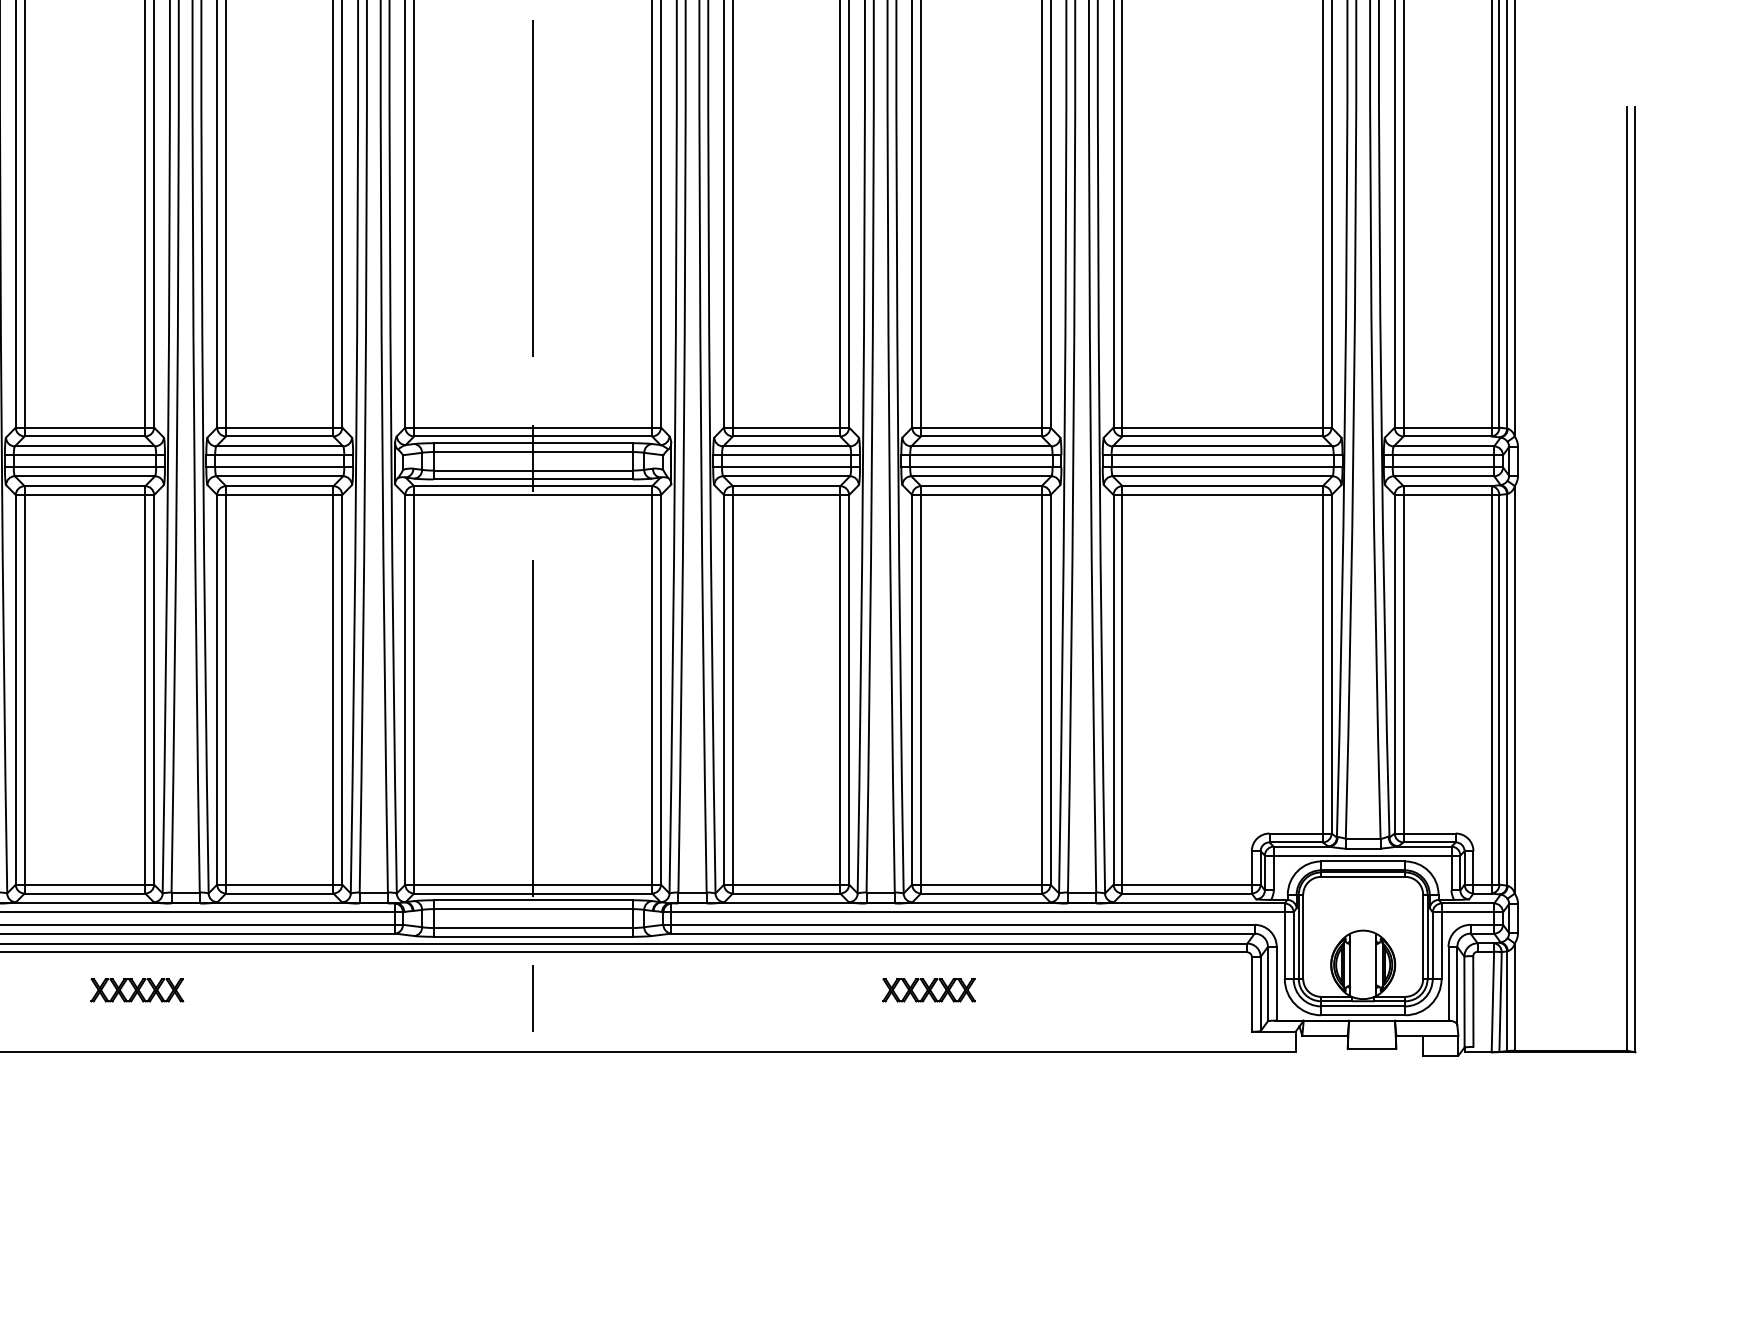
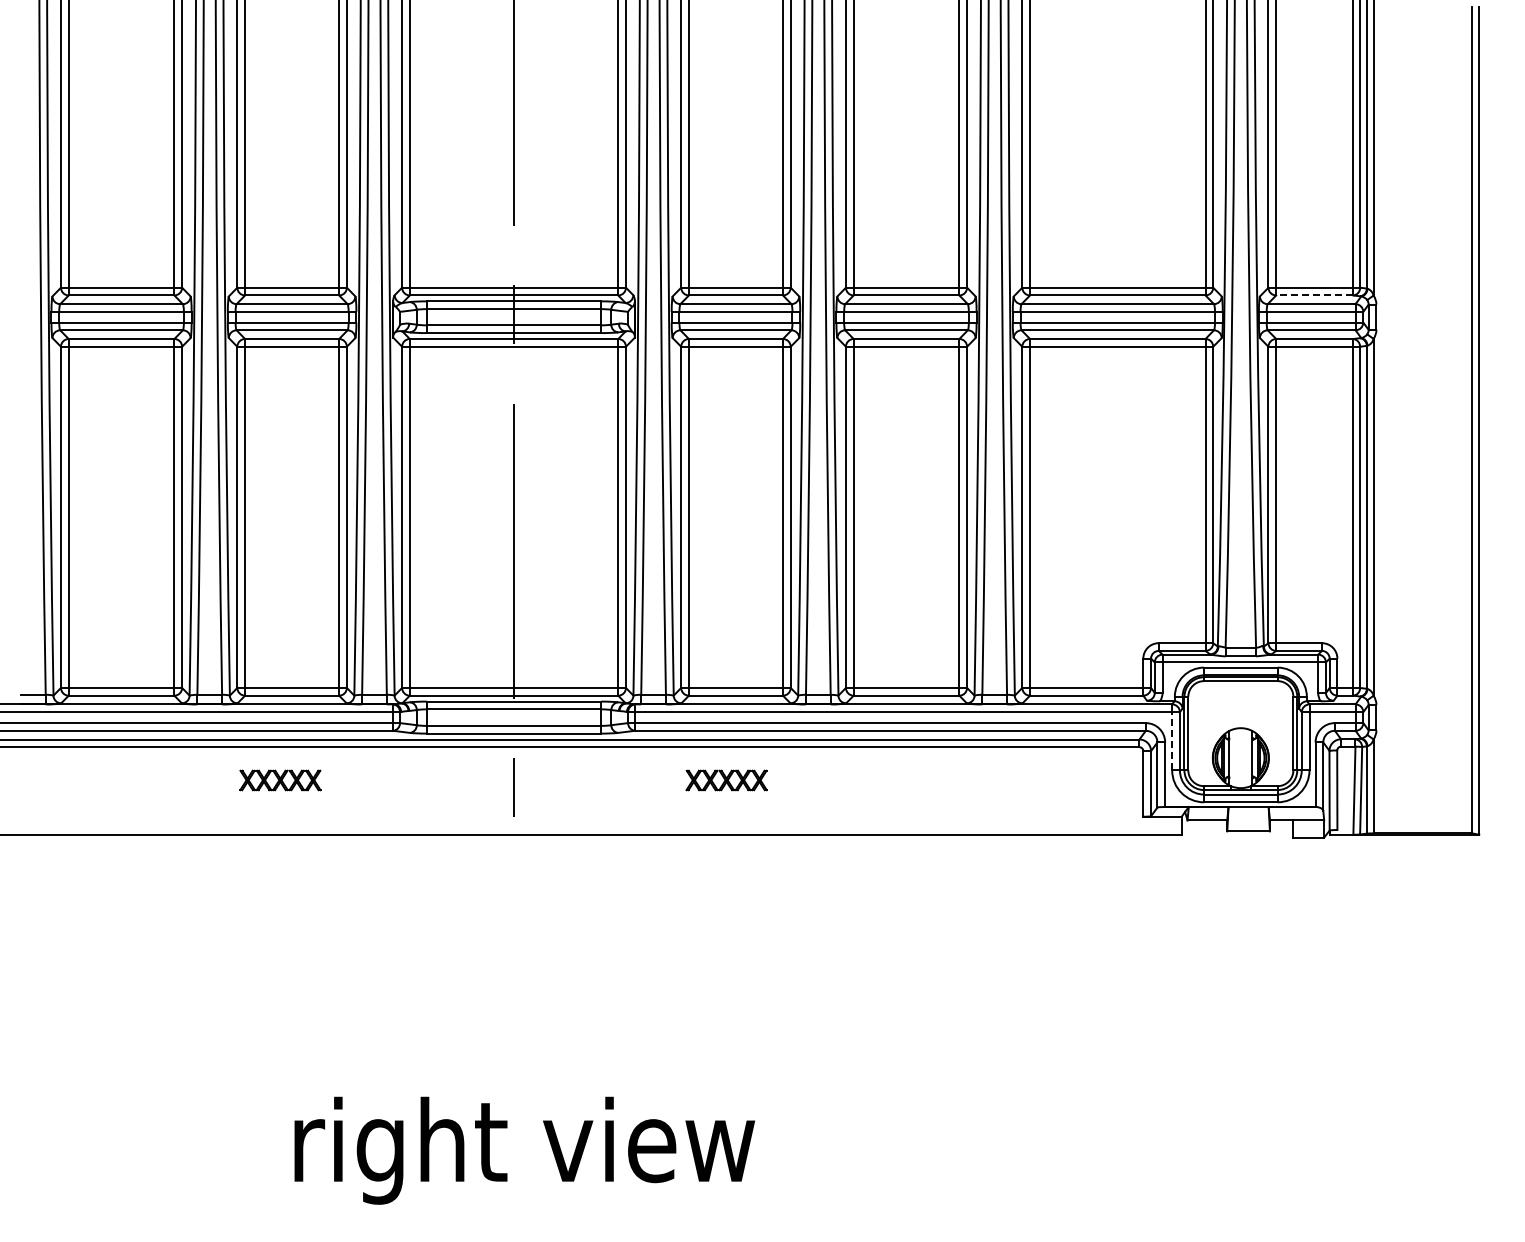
line: (1447, 436) -> (1314, 295), solid -> dashed
line: (1285, 944) -> (1172, 740), solid -> dashed
part: (137, 990) -> (280, 780), moved
part: (928, 990) -> (726, 780), moved

